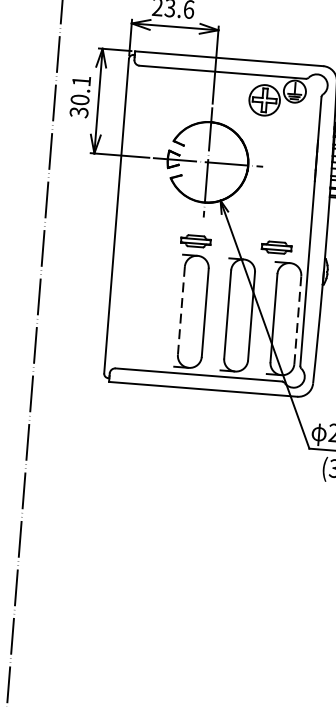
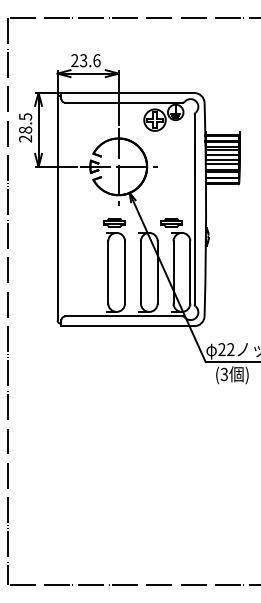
text: (80, 96) -> (25, 127), 30.1 -> 28.5
line: (181, 311) -> (108, 272), dashed -> solid
line: (298, 318) -> (190, 271), dashed -> solid

